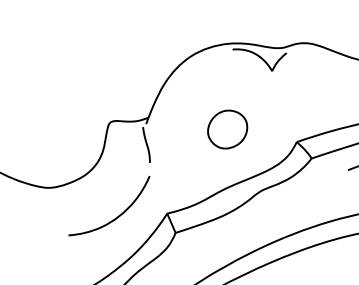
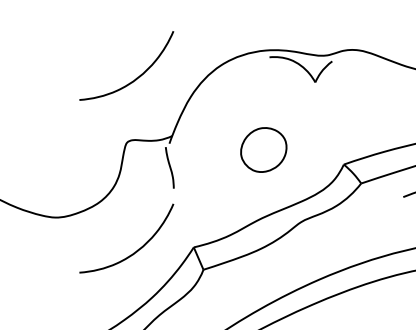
curve: (115, 68) -> (133, 79), added

